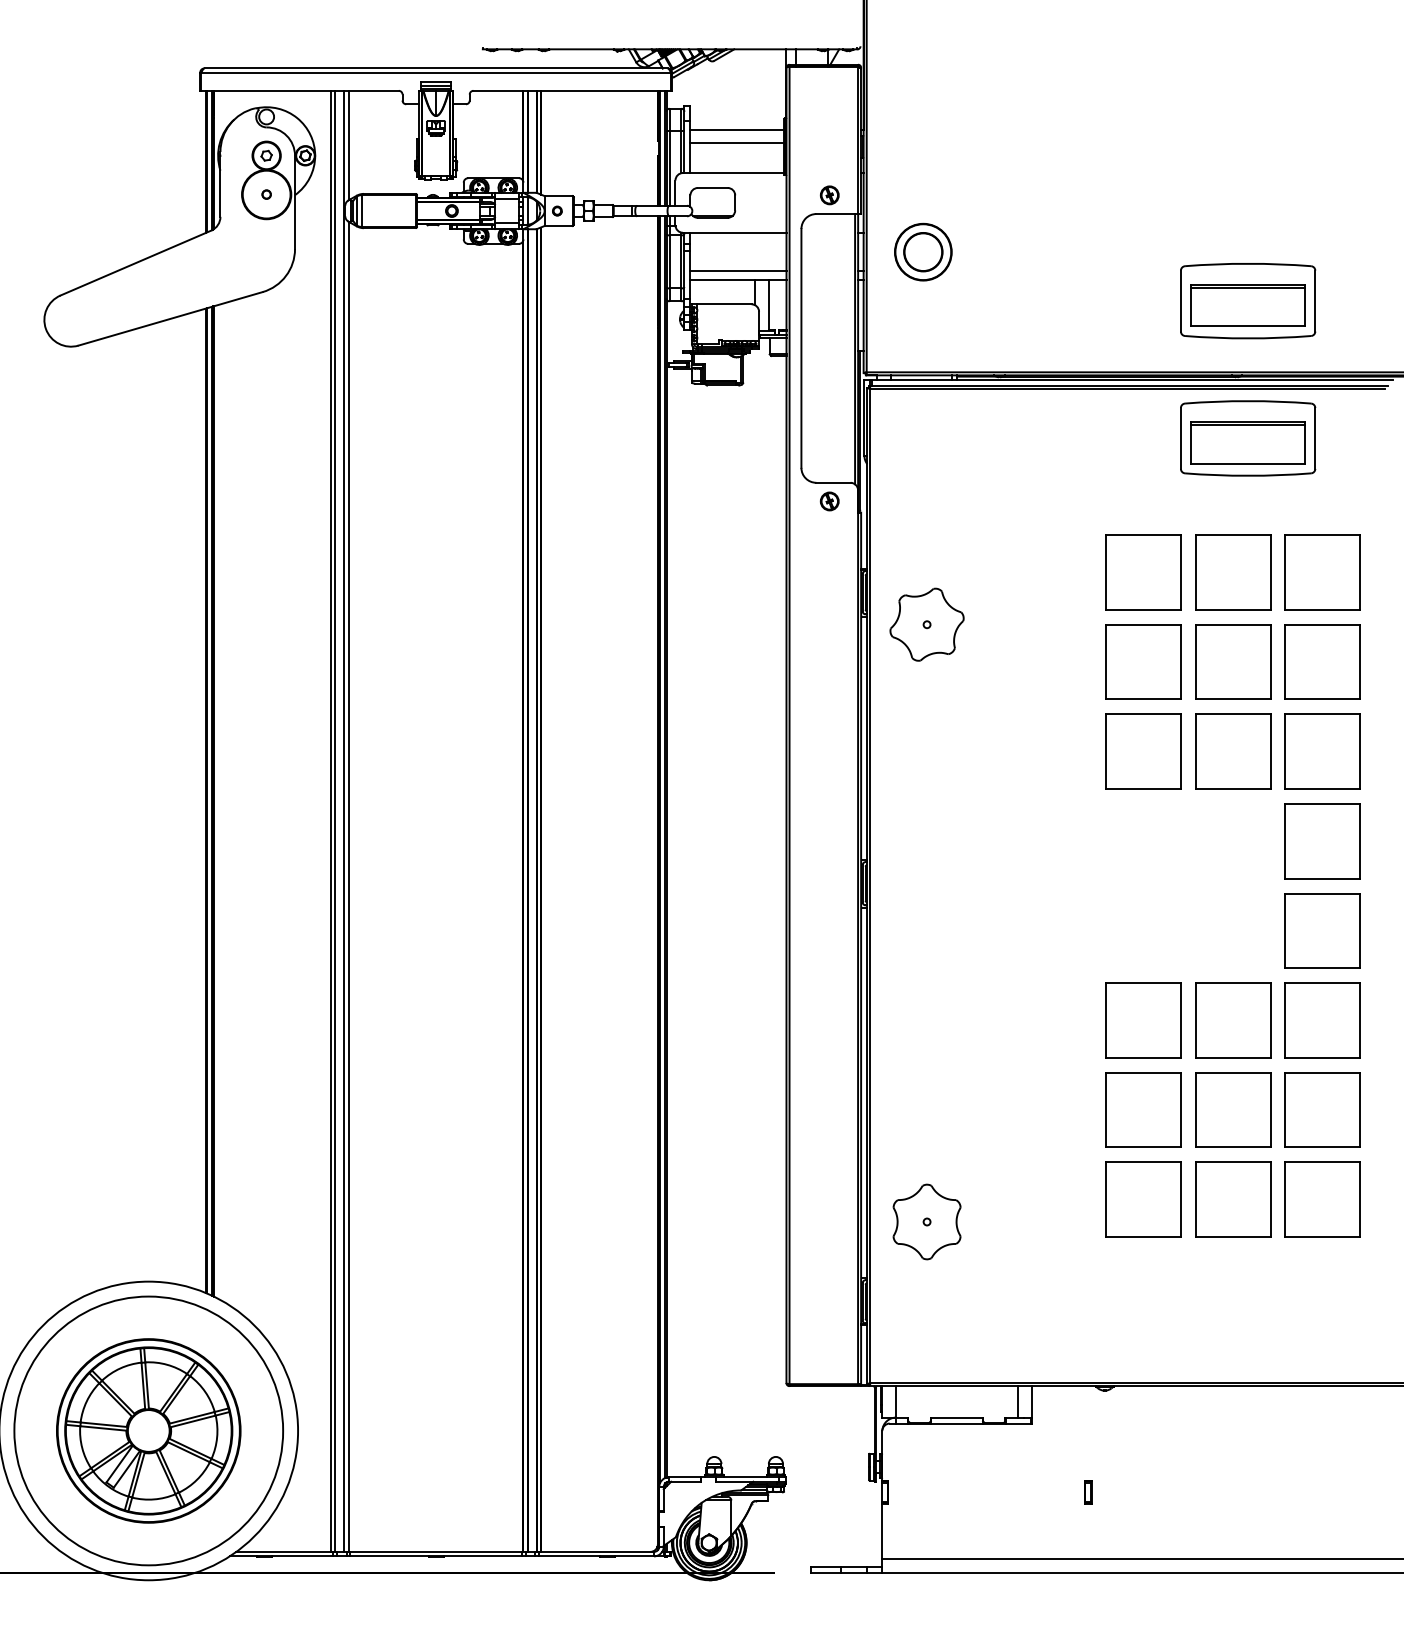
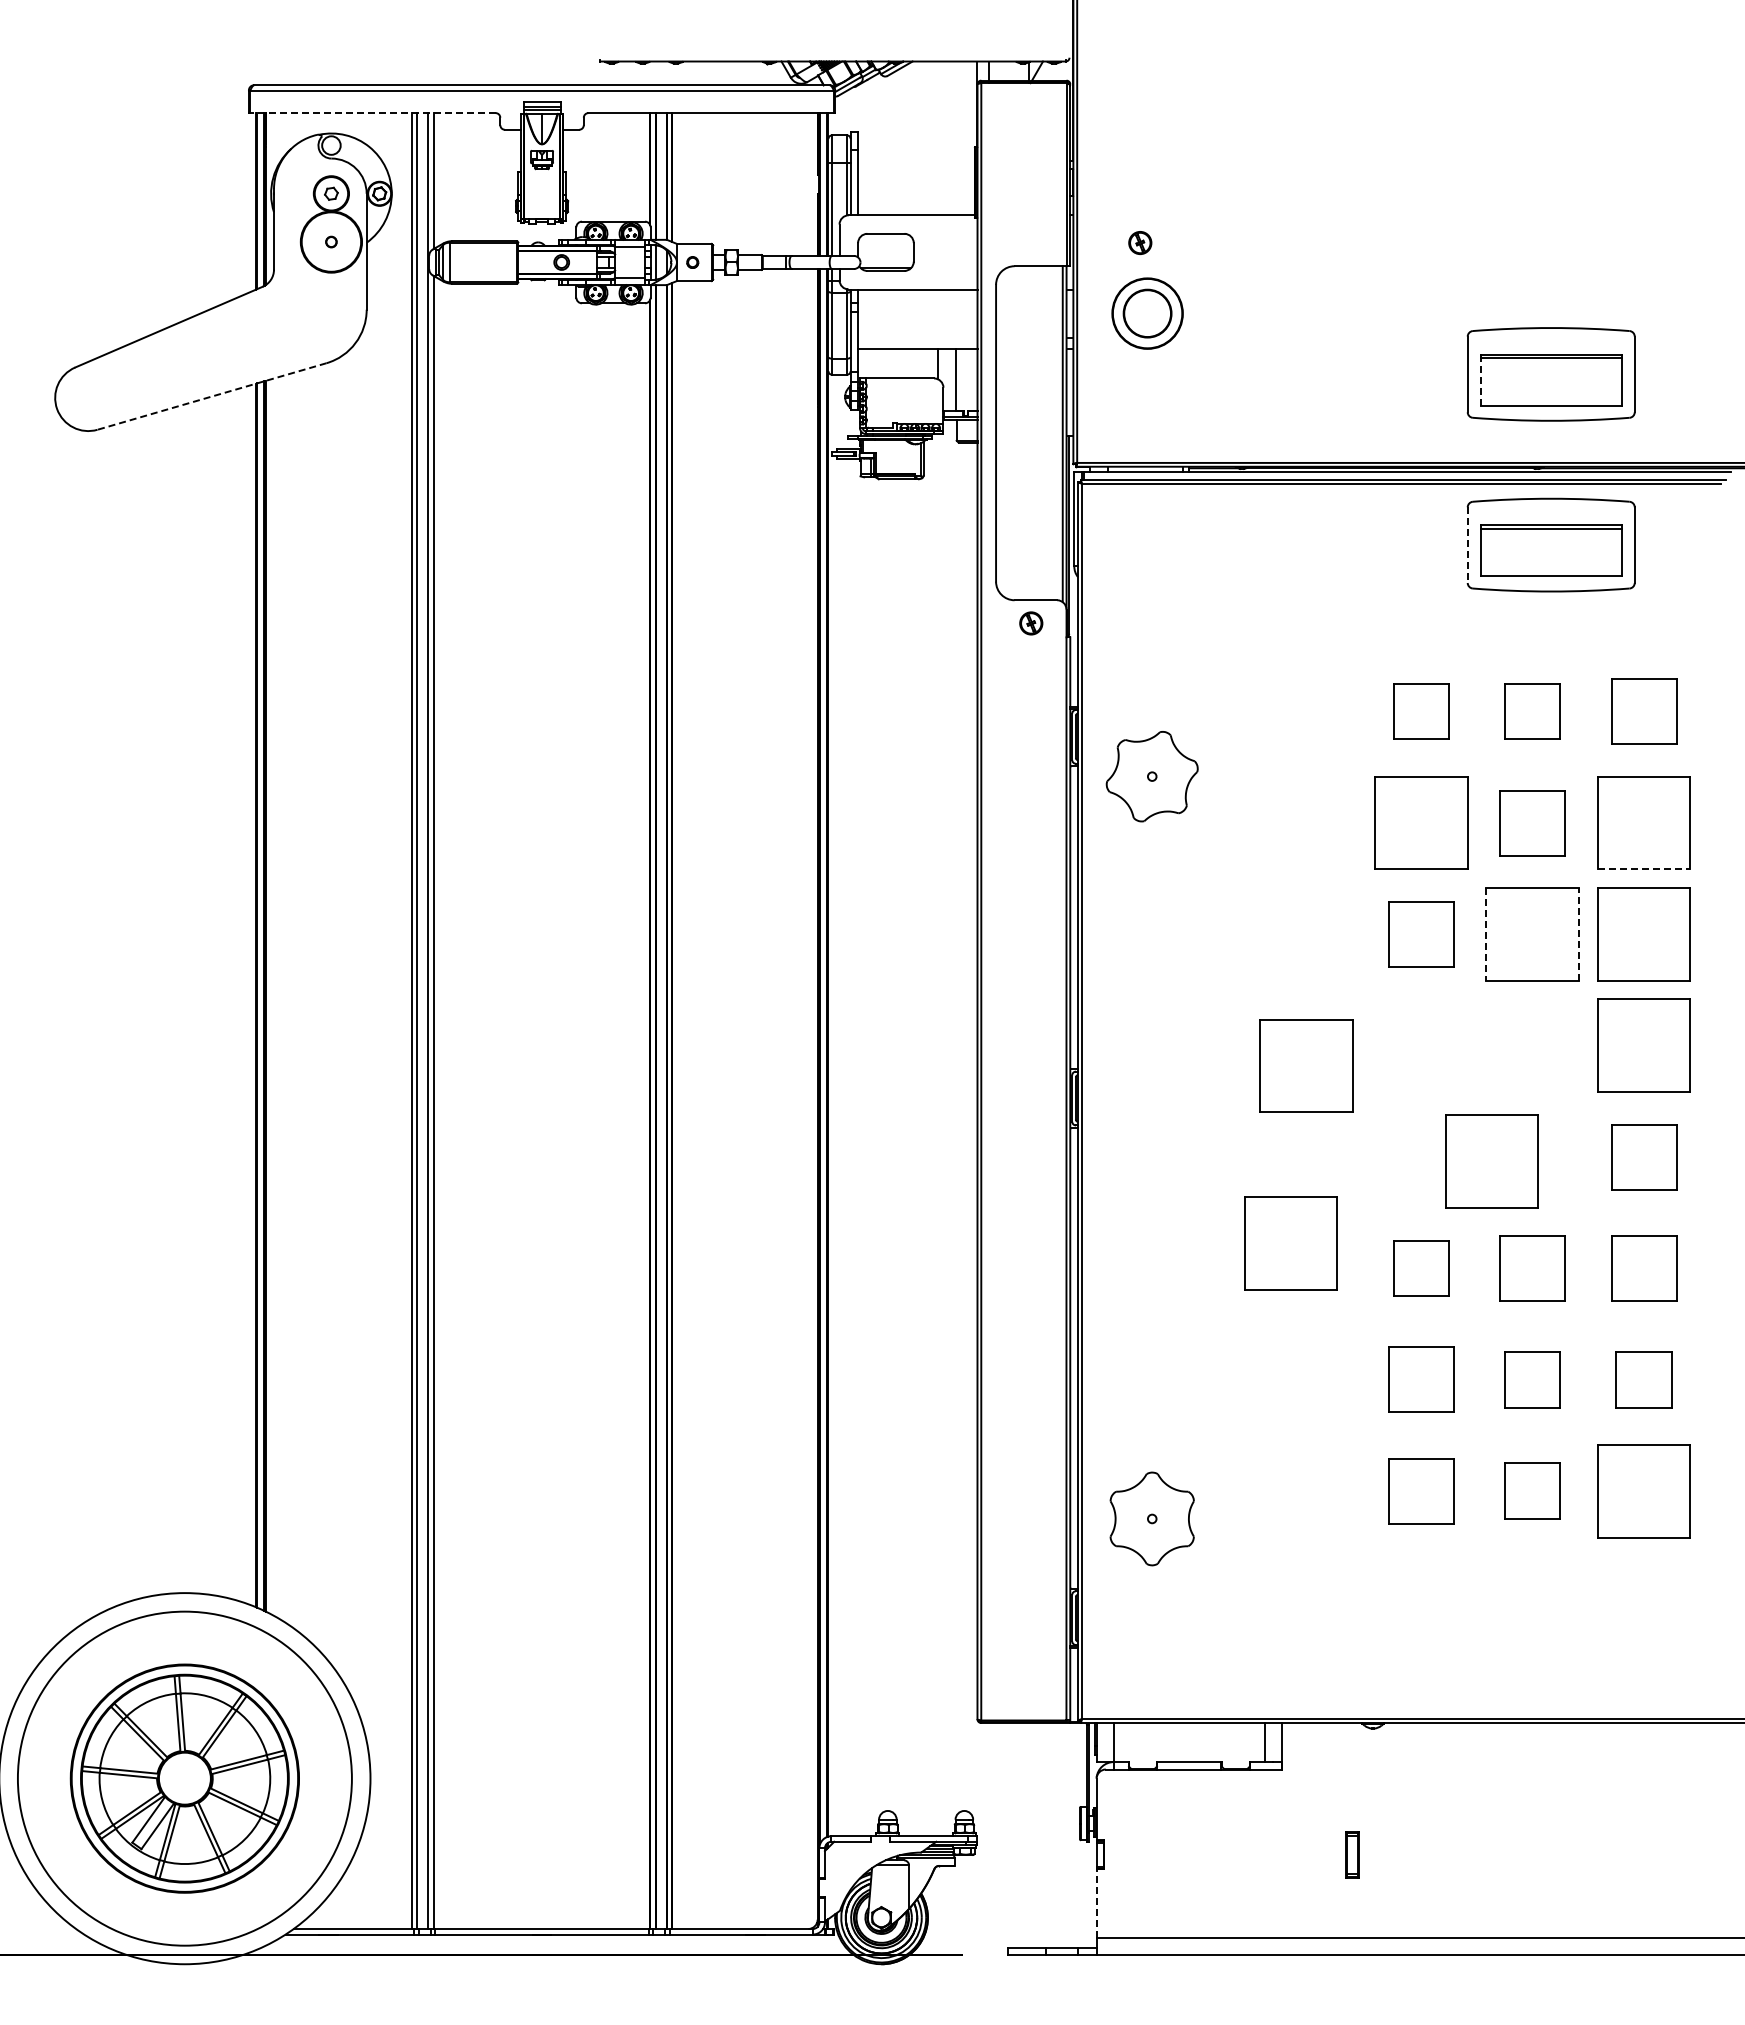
line: (299, 91) -> (372, 113), solid -> dashed
line: (737, 129) -> (916, 161), removed
line: (737, 143) -> (916, 178), removed
part: (829, 194) -> (1140, 242), moved
line: (738, 271) -> (917, 337), removed
line: (1191, 307) -> (1480, 382), solid -> dashed
line: (170, 318) -> (211, 396), solid -> dashed
line: (1180, 438) -> (1467, 545), solid -> dashed
part: (1143, 572) -> (1421, 711), size x0.6
part: (1233, 572) -> (1532, 711), size x0.6
part: (1322, 572) -> (1643, 711), size x0.7
part: (1233, 661) -> (1532, 822), size x0.7
line: (1323, 699) -> (1644, 869), solid -> dashed
line: (1270, 750) -> (1579, 933), solid -> dashed
part: (1143, 751) -> (1421, 934), size x0.7
line: (1196, 751) -> (1486, 934), solid -> dashed
part: (1051, 857) -> (1306, 1065), added
part: (1322, 930) -> (1643, 1156), size x0.7
part: (1200, 934) -> (1491, 1161), added
part: (1038, 1000) -> (1290, 1243), added
part: (1143, 1020) -> (1421, 1268), size x0.6
part: (1233, 1020) -> (1532, 1268), size x0.7
part: (1322, 1020) -> (1643, 1268), size x0.7
part: (1143, 1109) -> (1421, 1379), size x0.7
part: (1233, 1109) -> (1532, 1379), size x0.6
part: (1322, 1109) -> (1643, 1379), size x0.6
part: (1143, 1199) -> (1421, 1491), size x0.7
part: (1233, 1199) -> (1532, 1491), size x0.6
part: (1088, 1491) -> (1352, 1854), size x1.6
line: (882, 1531) -> (1096, 1903), solid -> dashed

